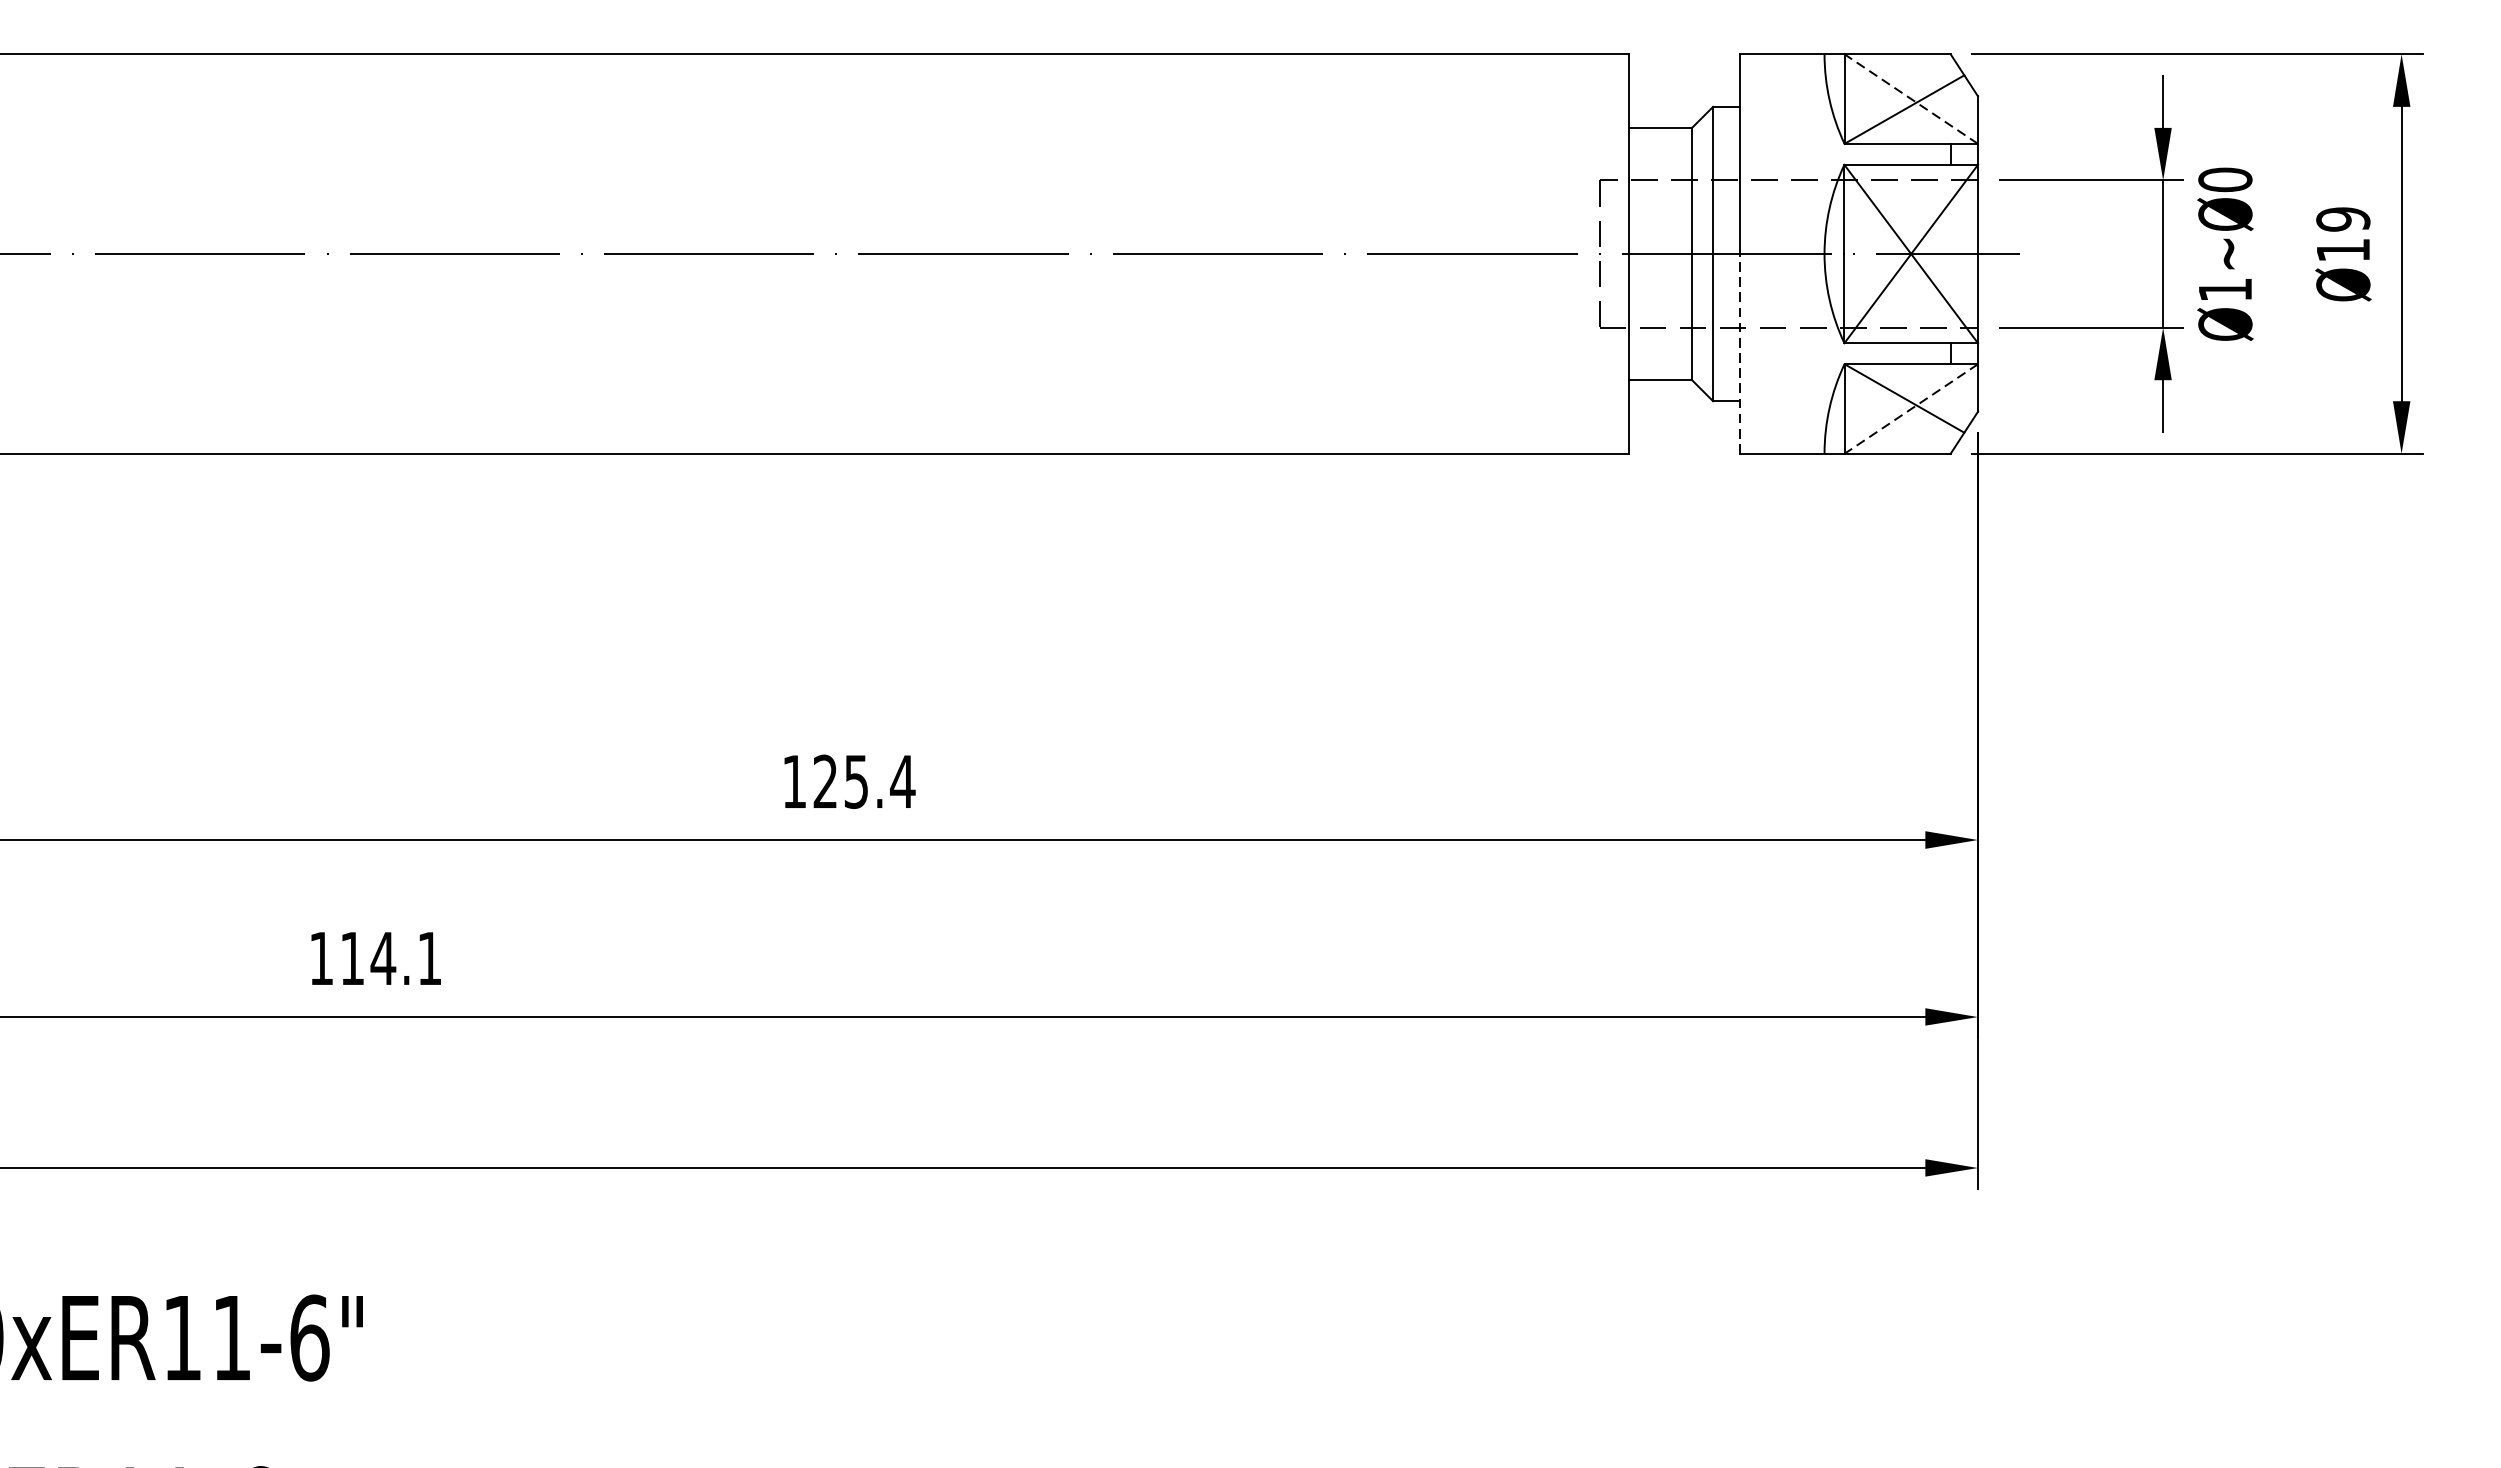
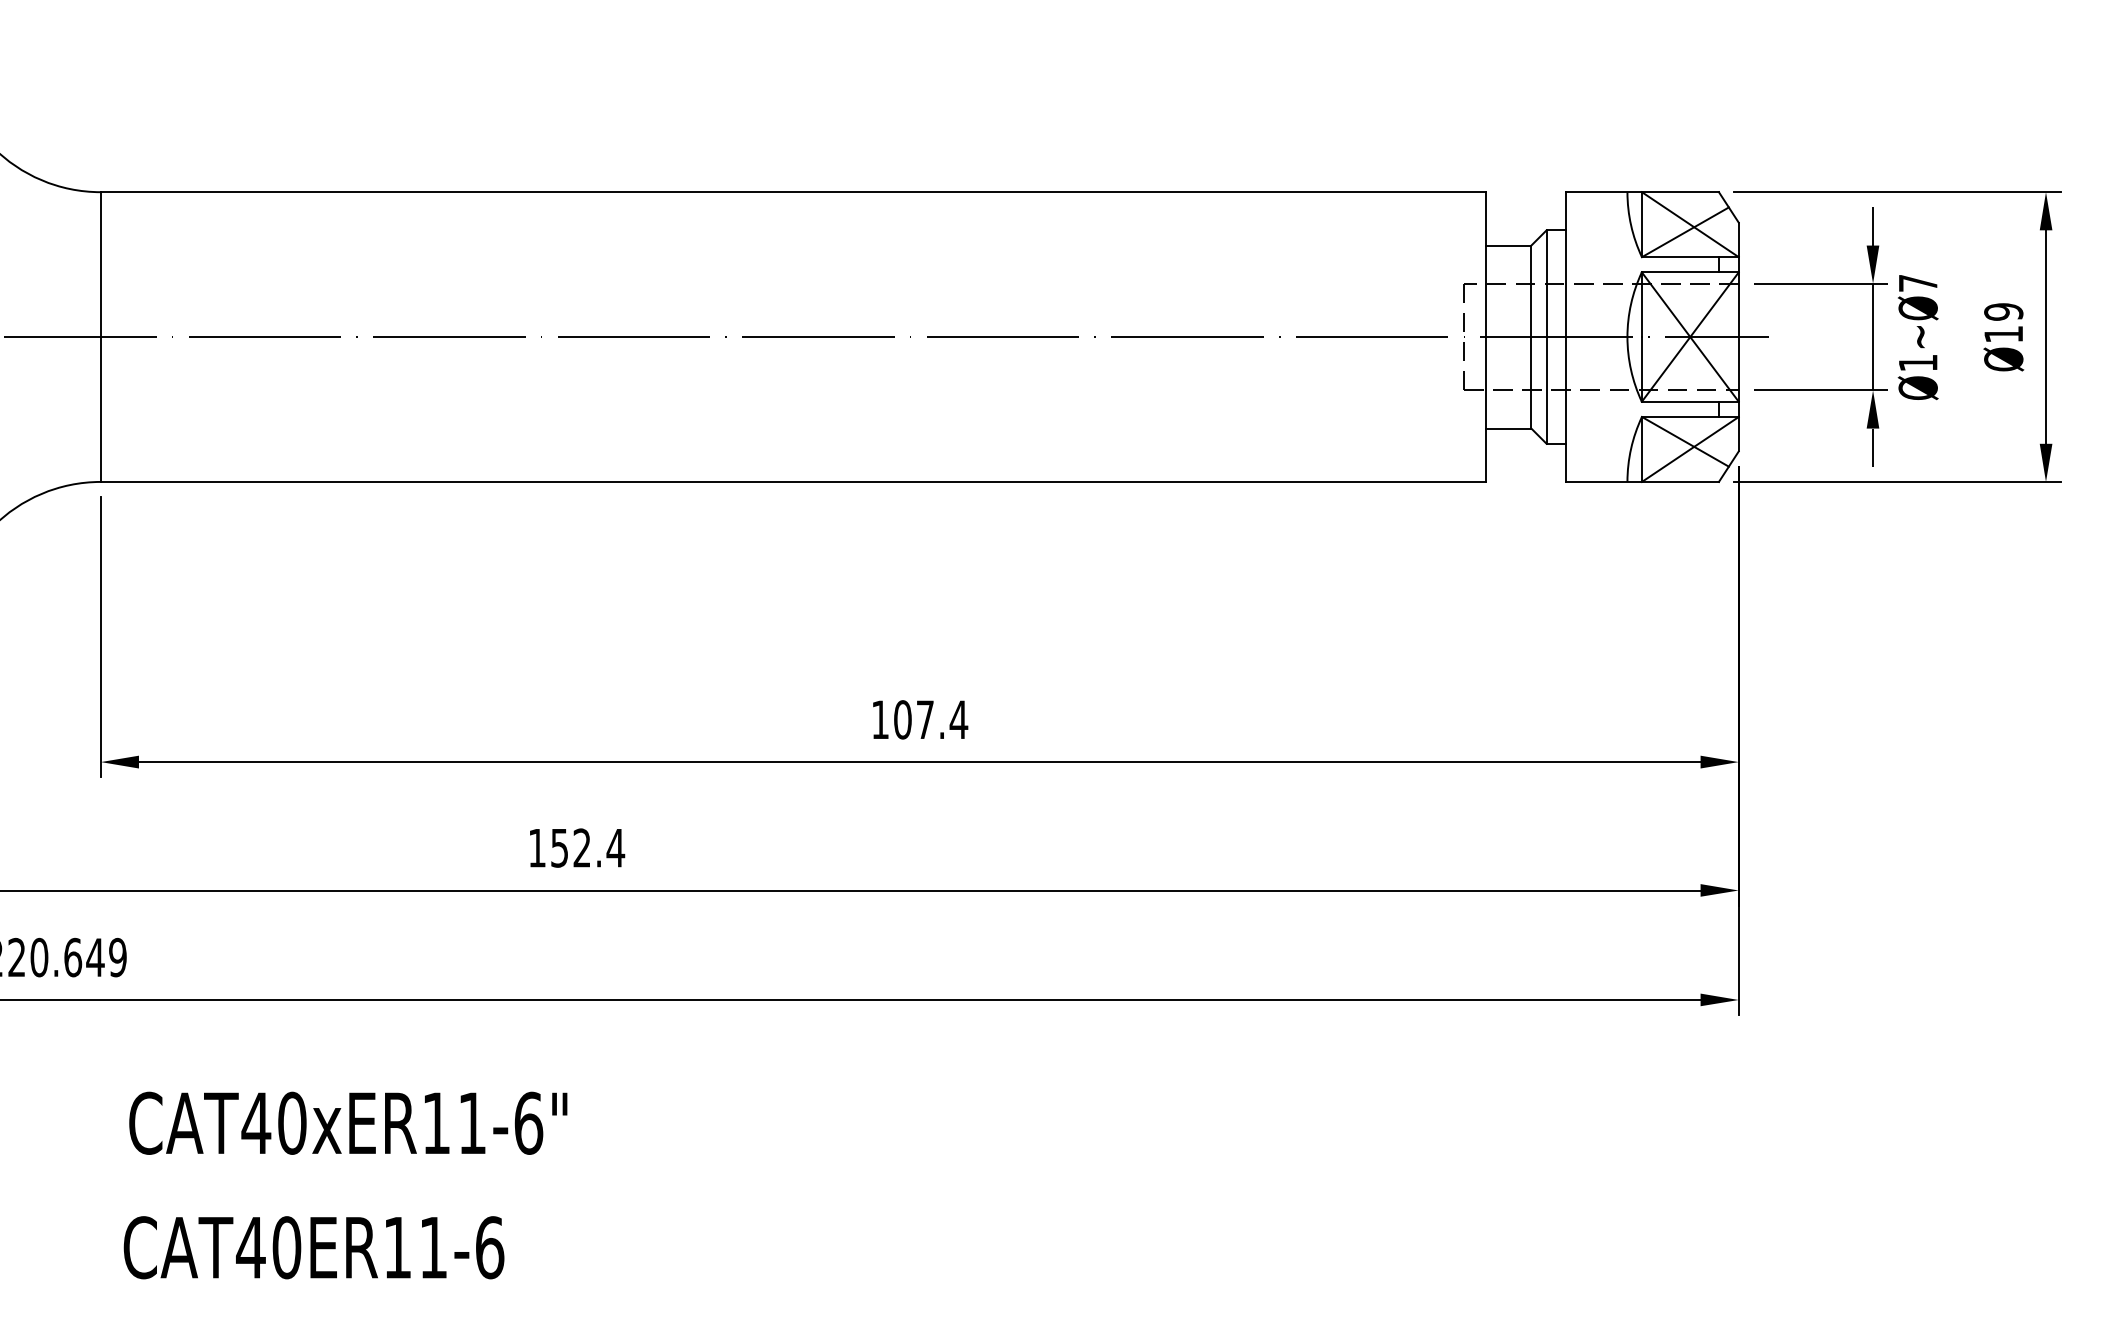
line: (1910, 98) -> (1689, 224), dashed -> solid
text: (2224, 180) -> (1917, 283), Ø1~Ø0 -> Ø1~Ø7
line: (1740, 353) -> (1566, 409), dashed -> solid
line: (1910, 409) -> (1689, 449), dashed -> solid
text: (840, 781) -> (913, 719), 125.4 -> 107.4
text: (392, 957) -> (588, 847), 114.1 -> 152.4

